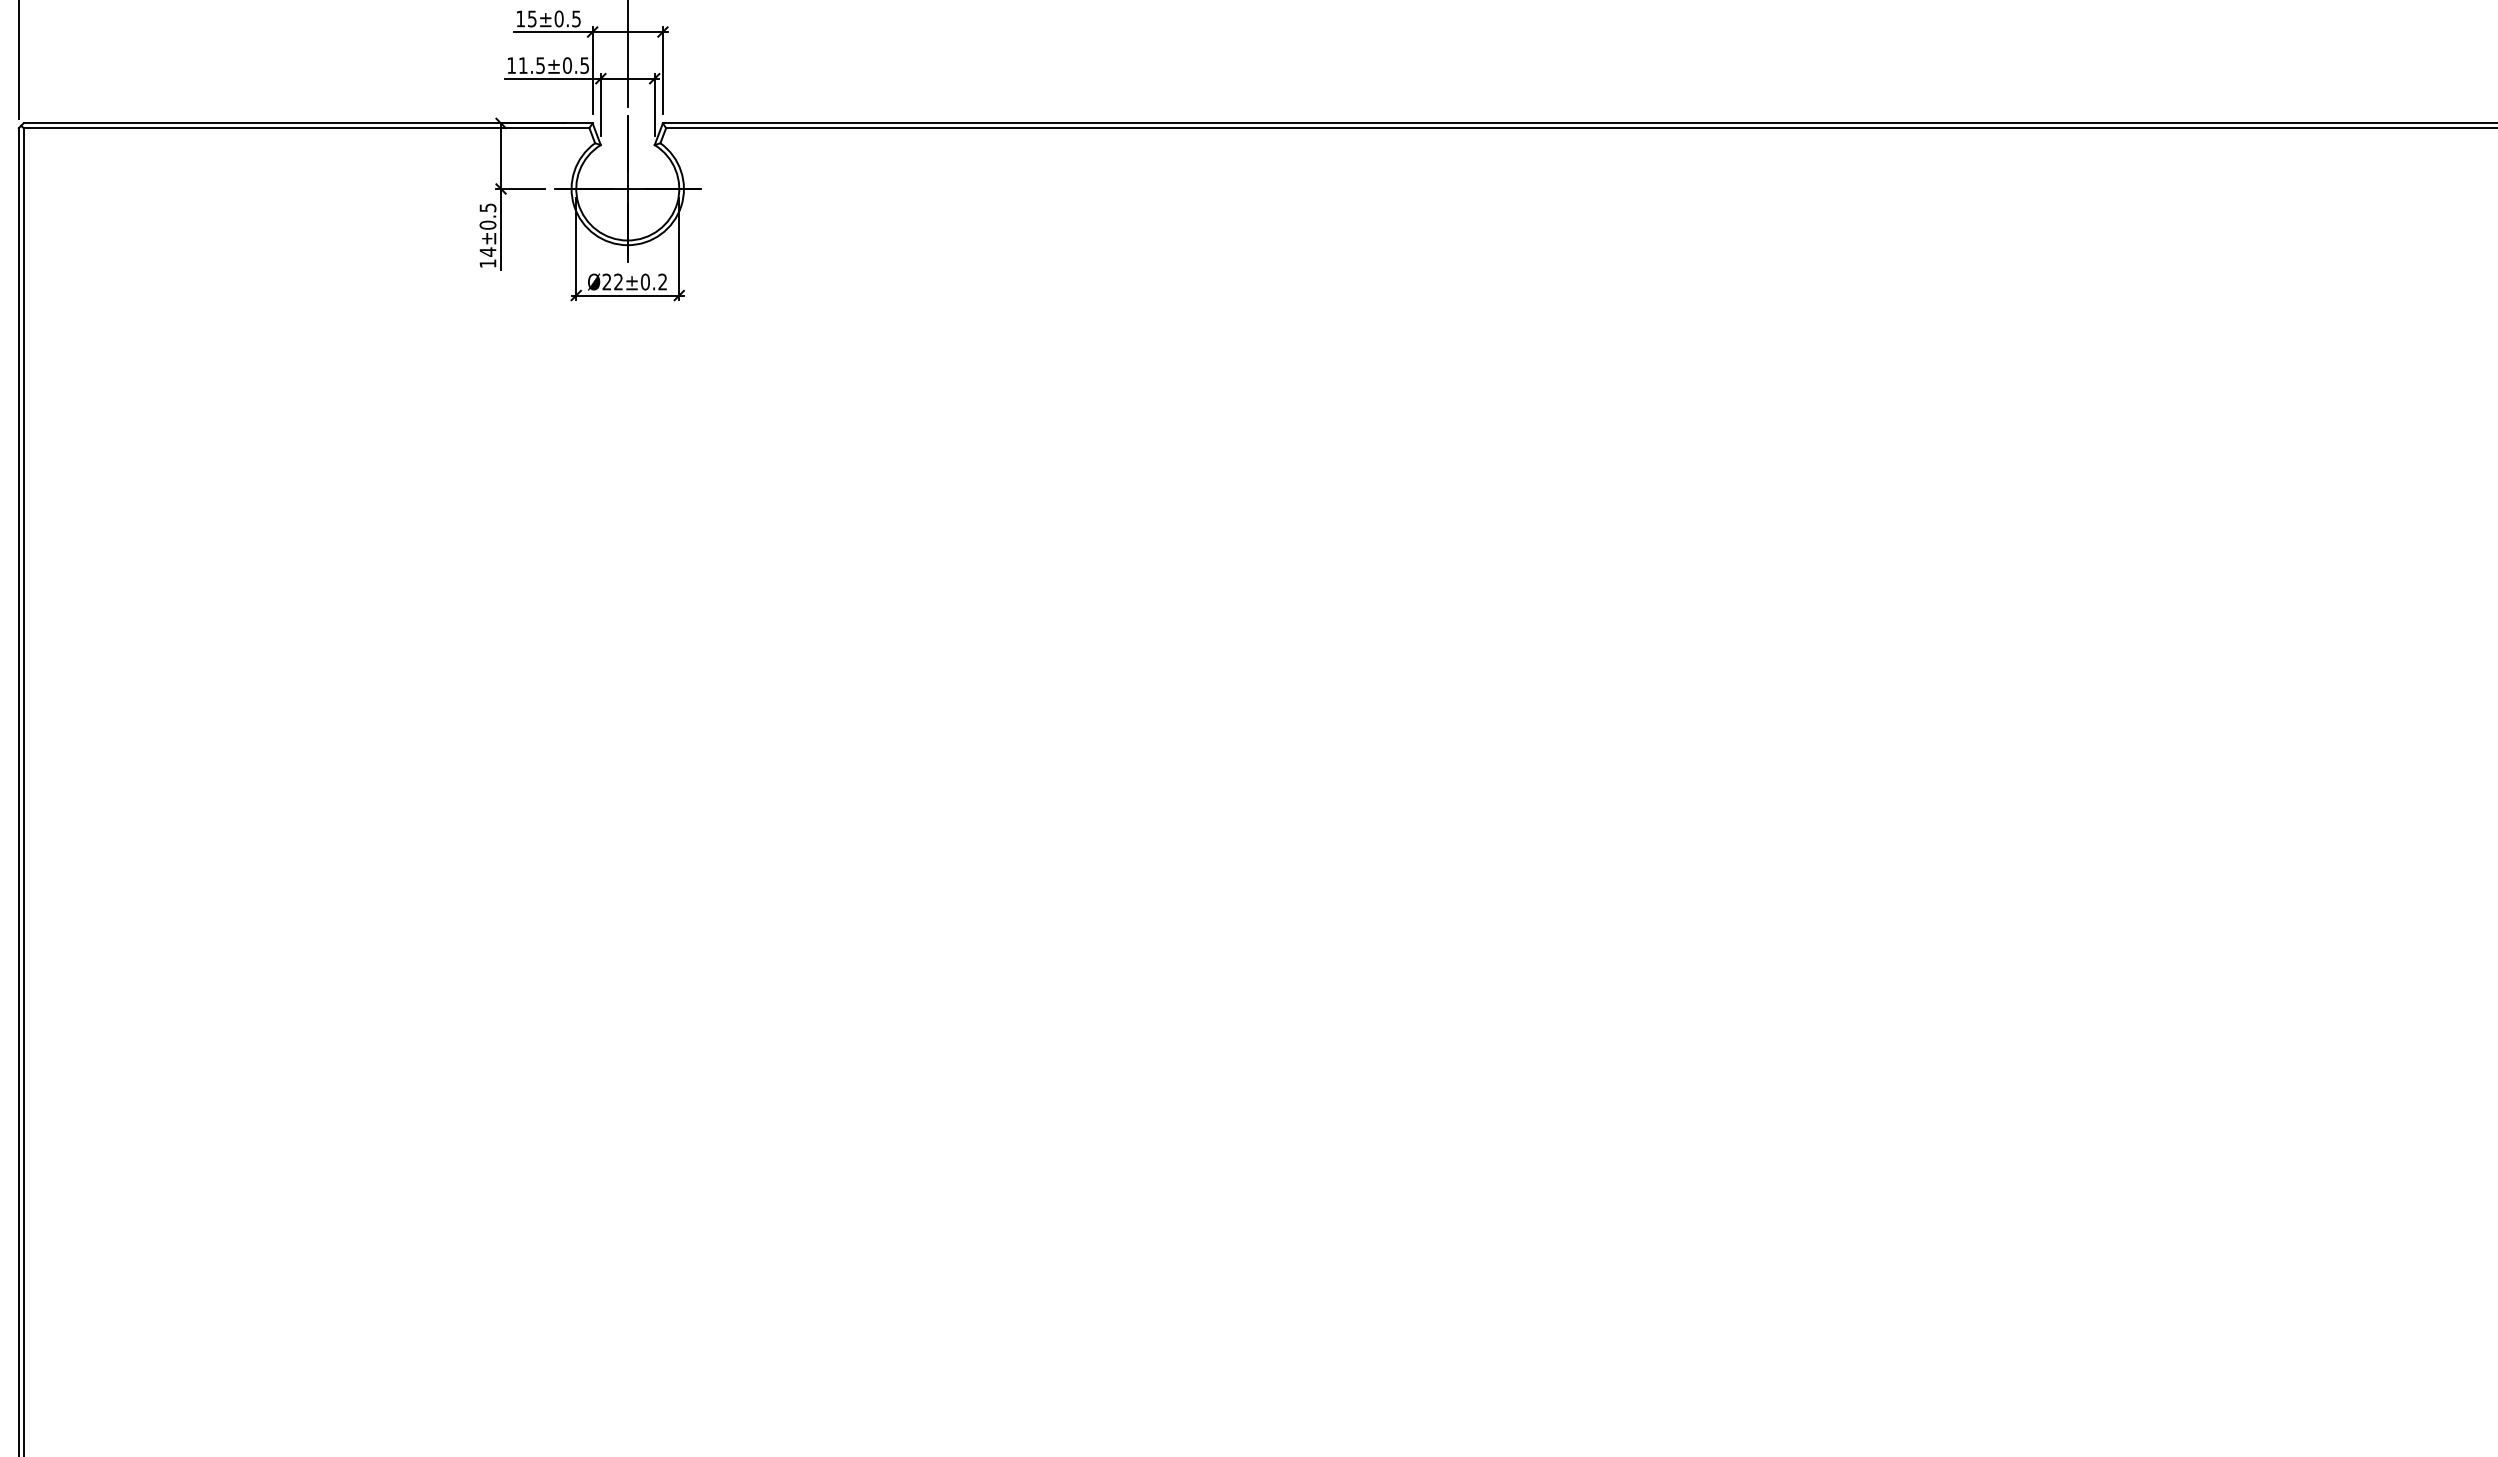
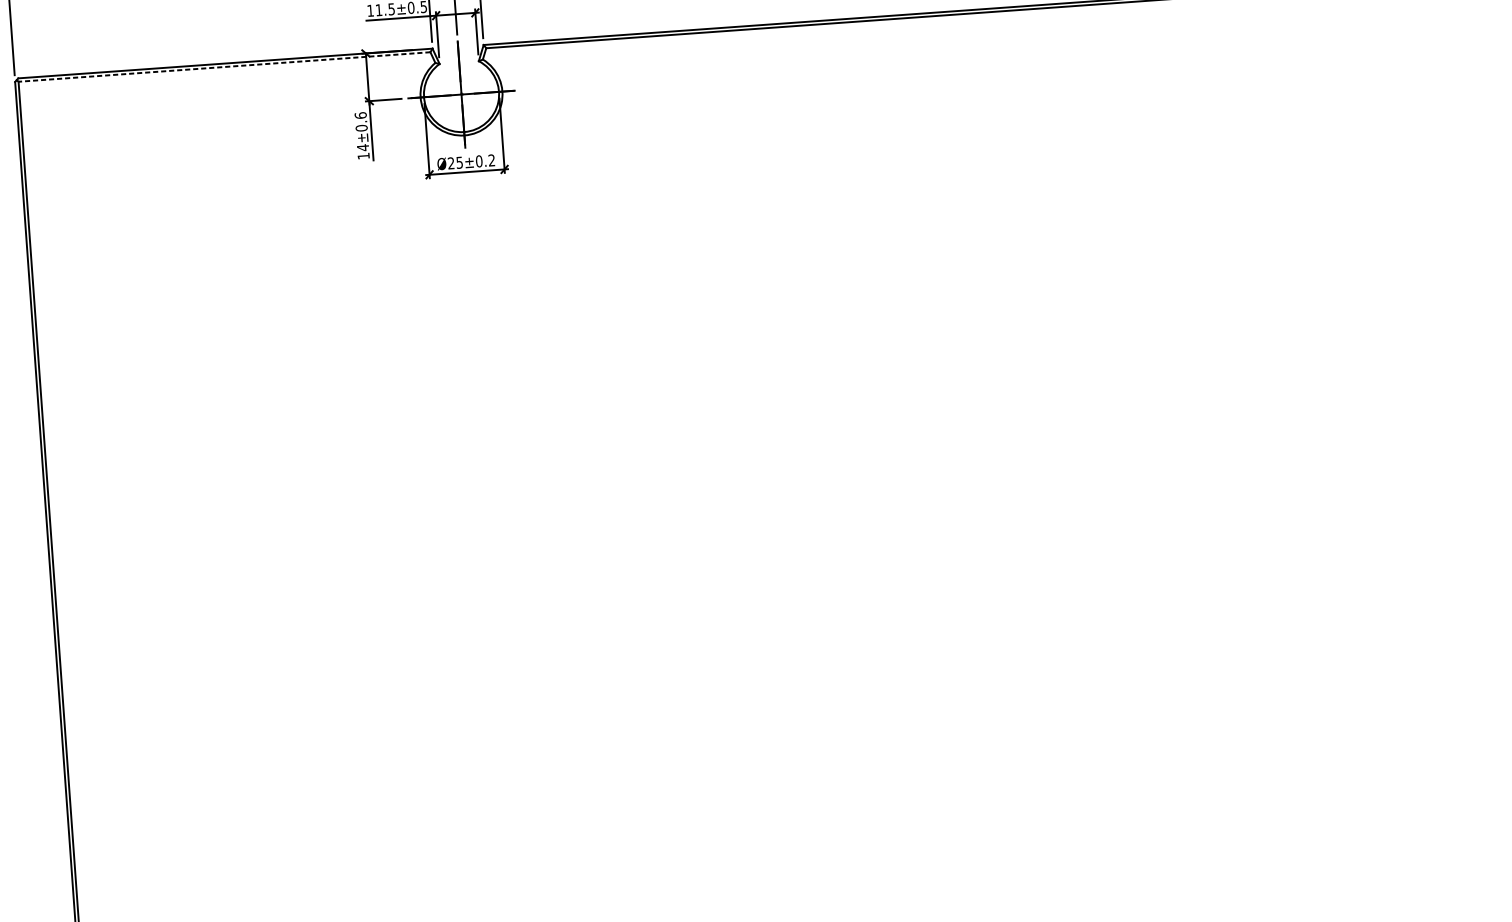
line: (306, 128) -> (224, 67), solid -> dashed
text: (487, 207) -> (360, 115), ±0.5 -> ±0.6
text: (618, 281) -> (459, 162), Ø22 -> Ø25

